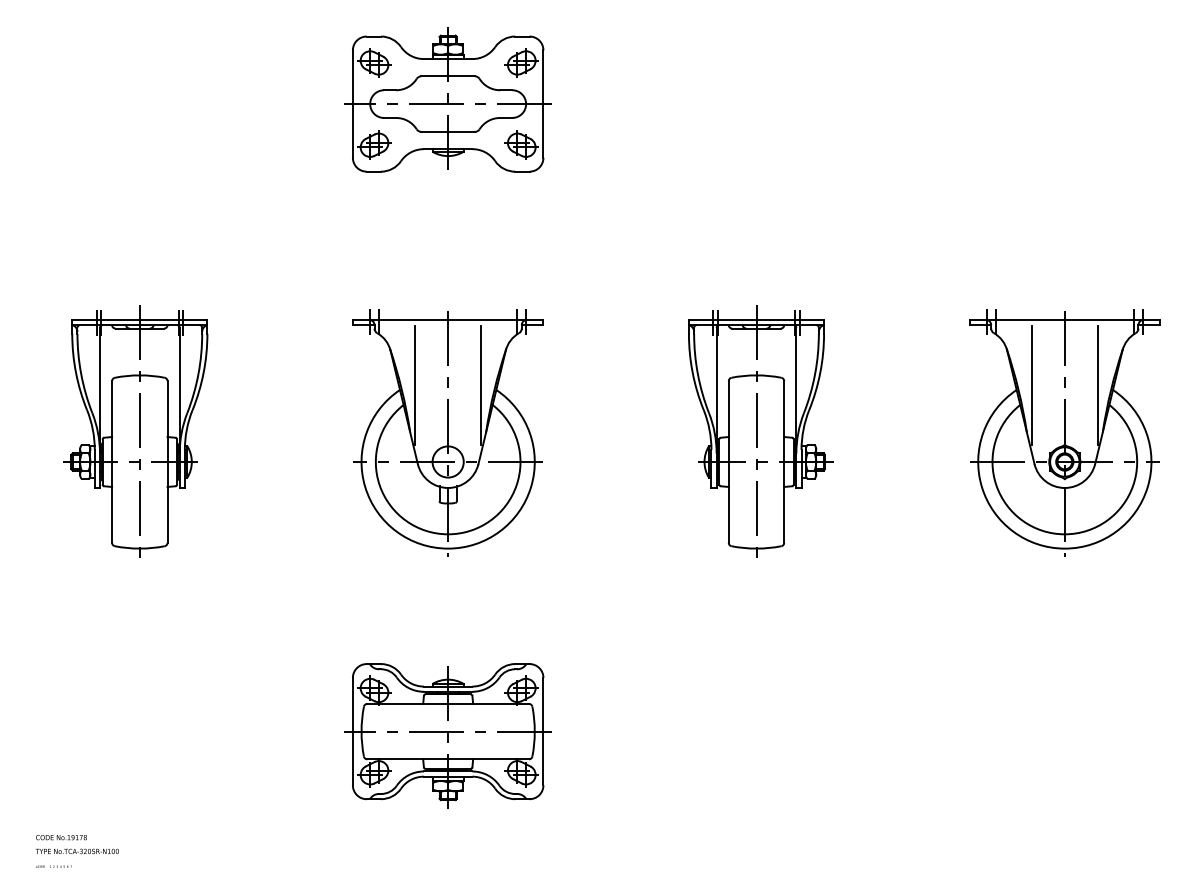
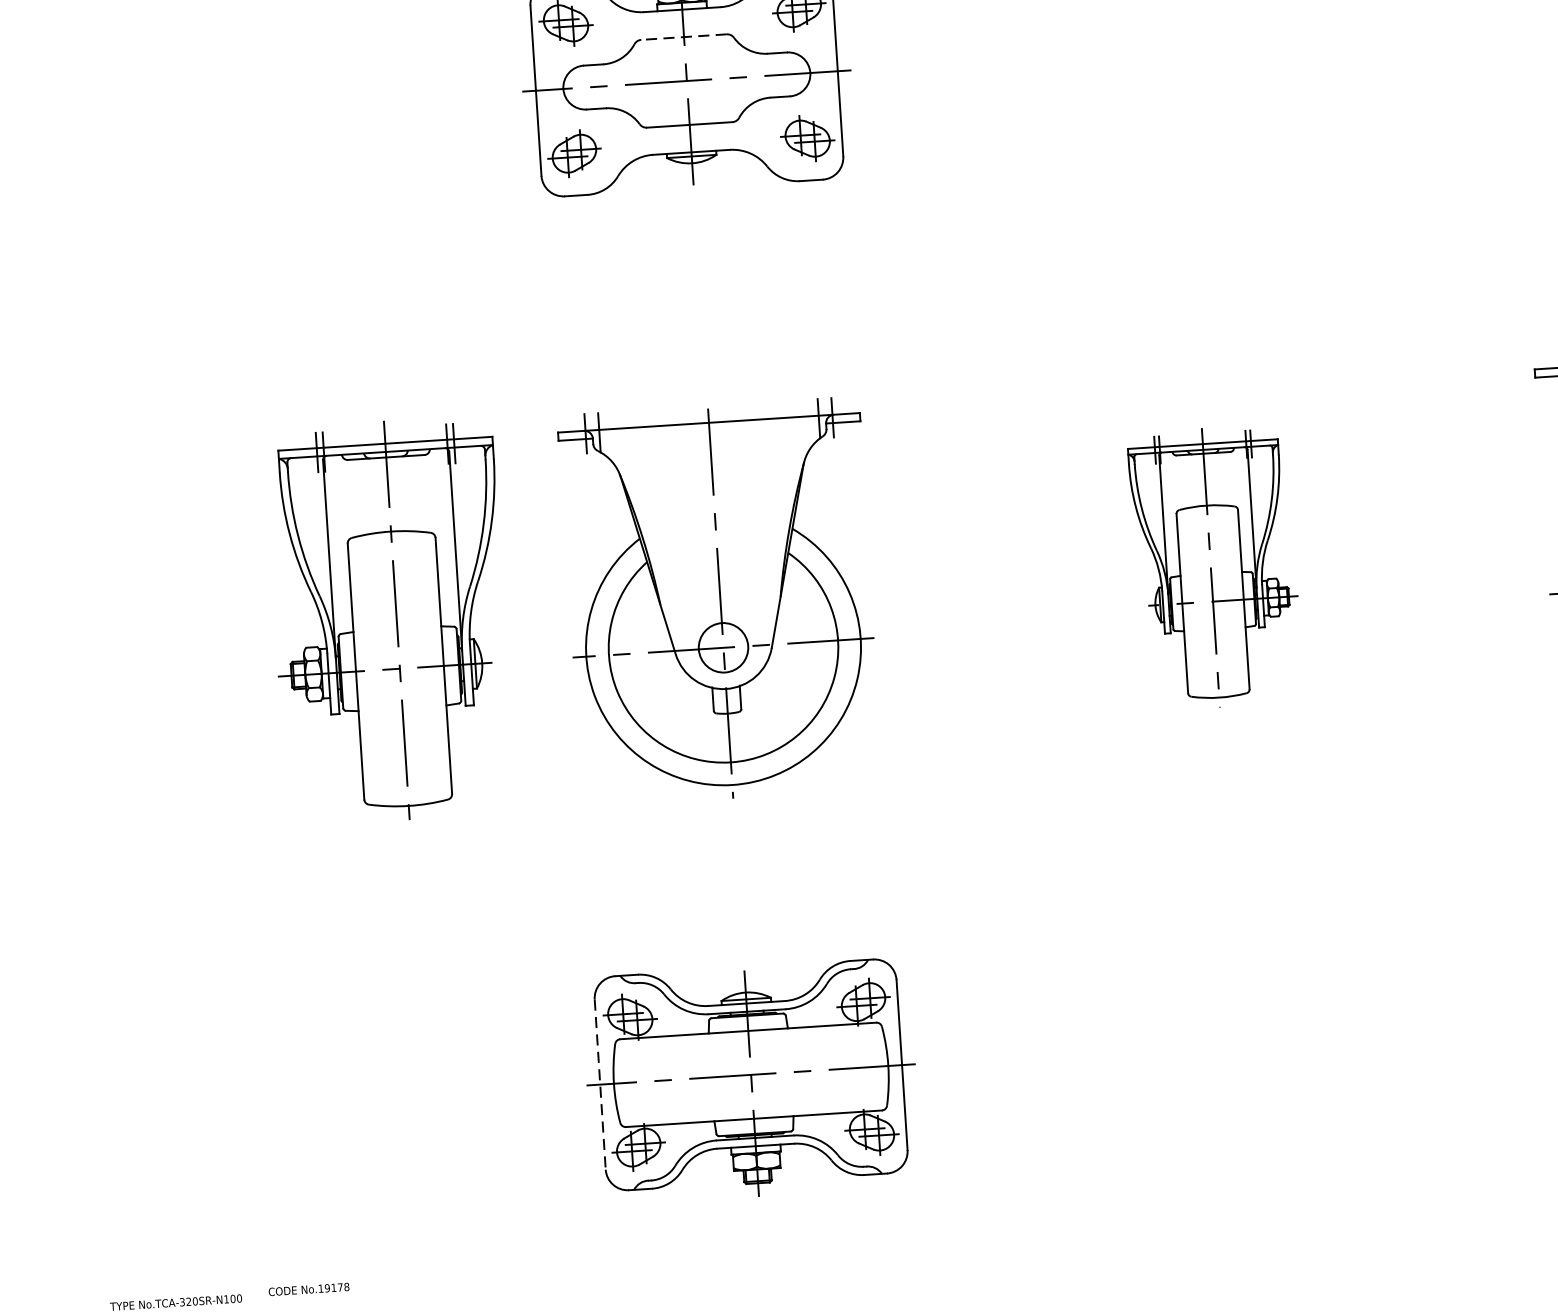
line: (448, 76) -> (684, 37), solid -> dashed
line: (415, 385) -> (663, 530), removed
line: (481, 385) -> (768, 523), removed
part: (135, 431) -> (389, 620), moved
part: (760, 431) -> (1215, 567), size x0.7
line: (352, 731) -> (599, 1084), solid -> dashed
text: (61, 837) -> (309, 1289), moved

